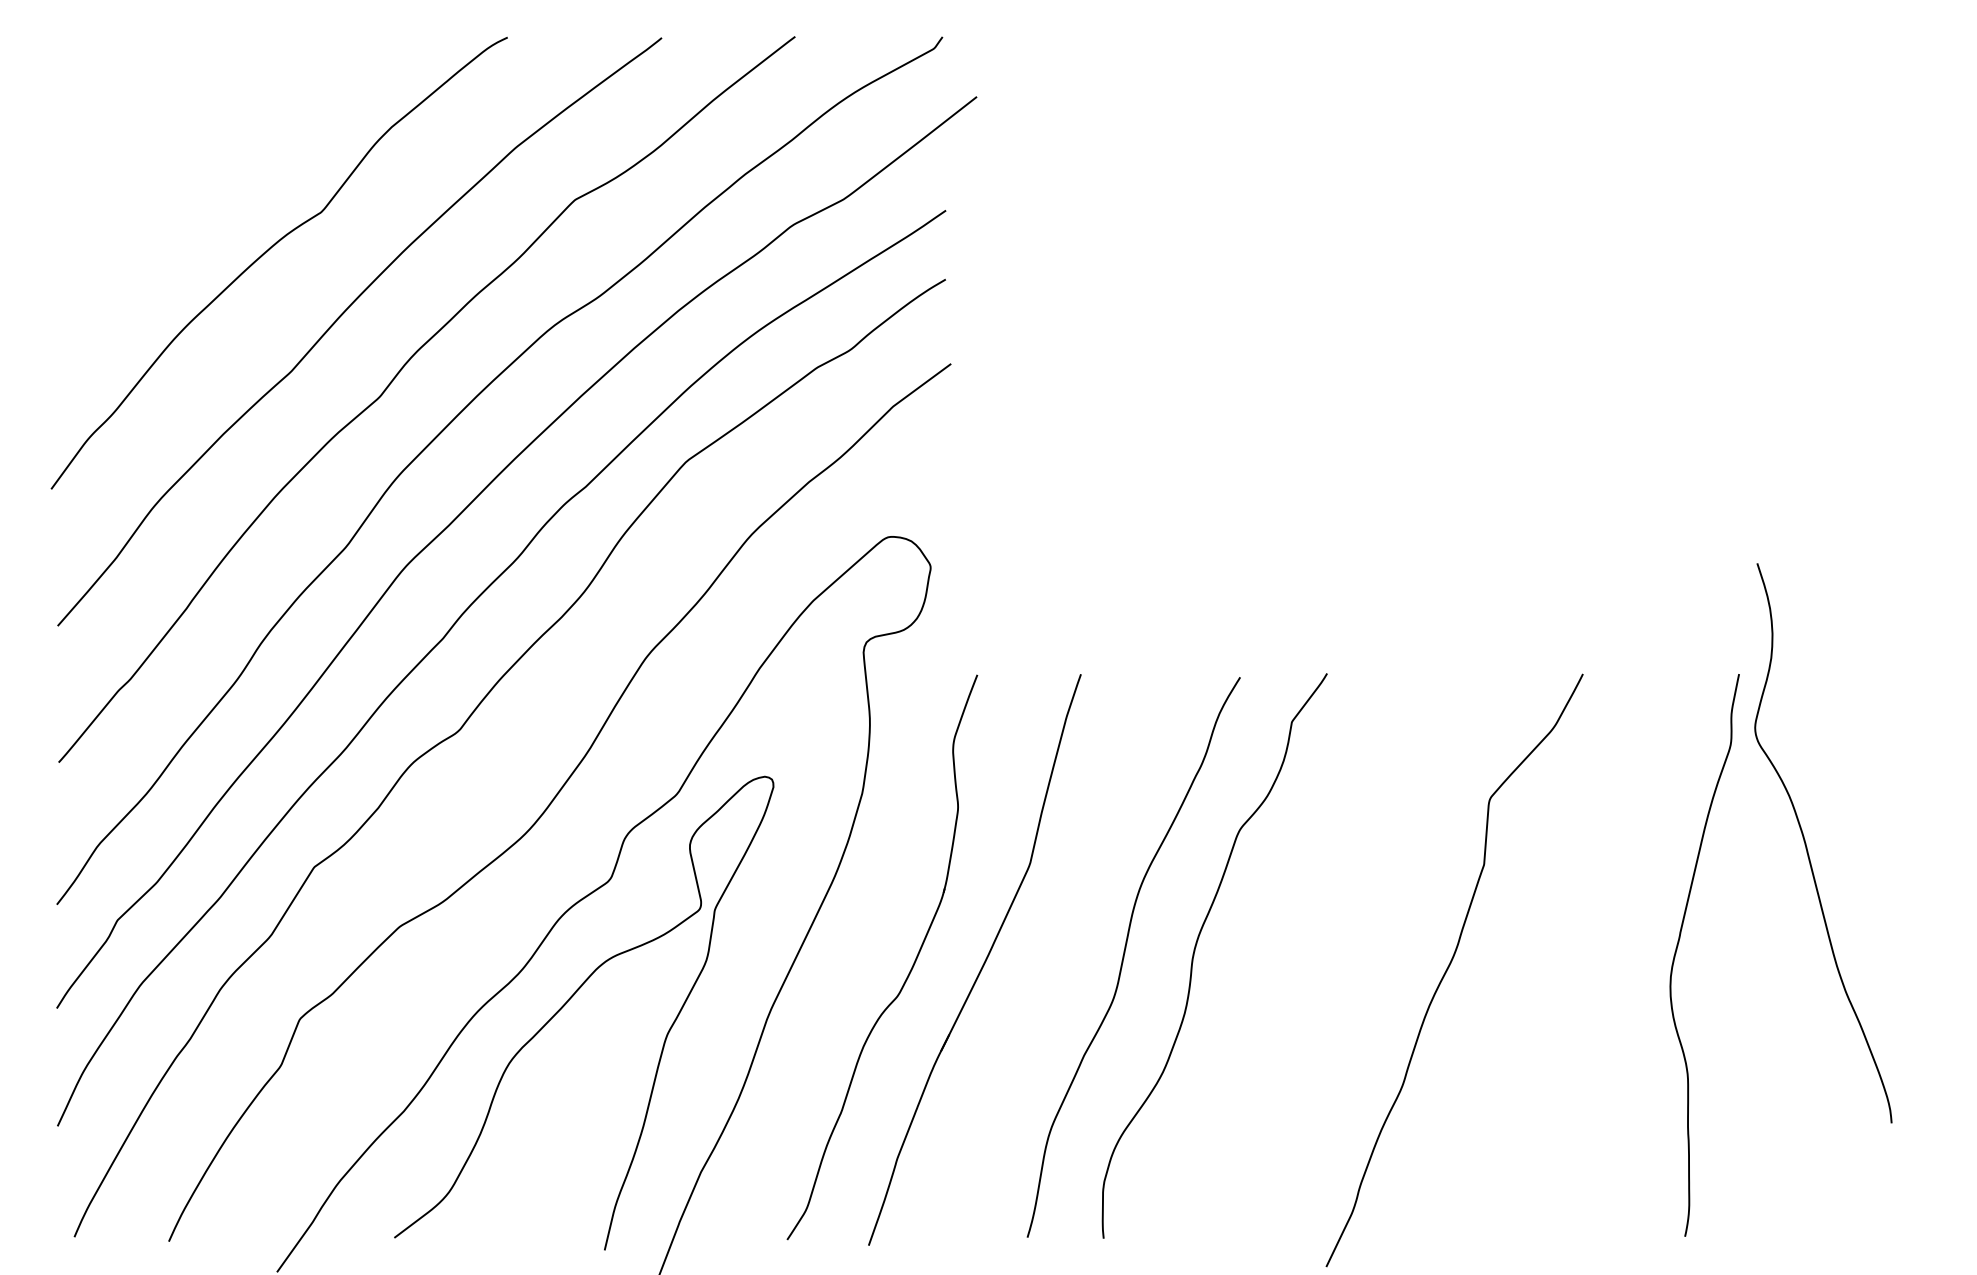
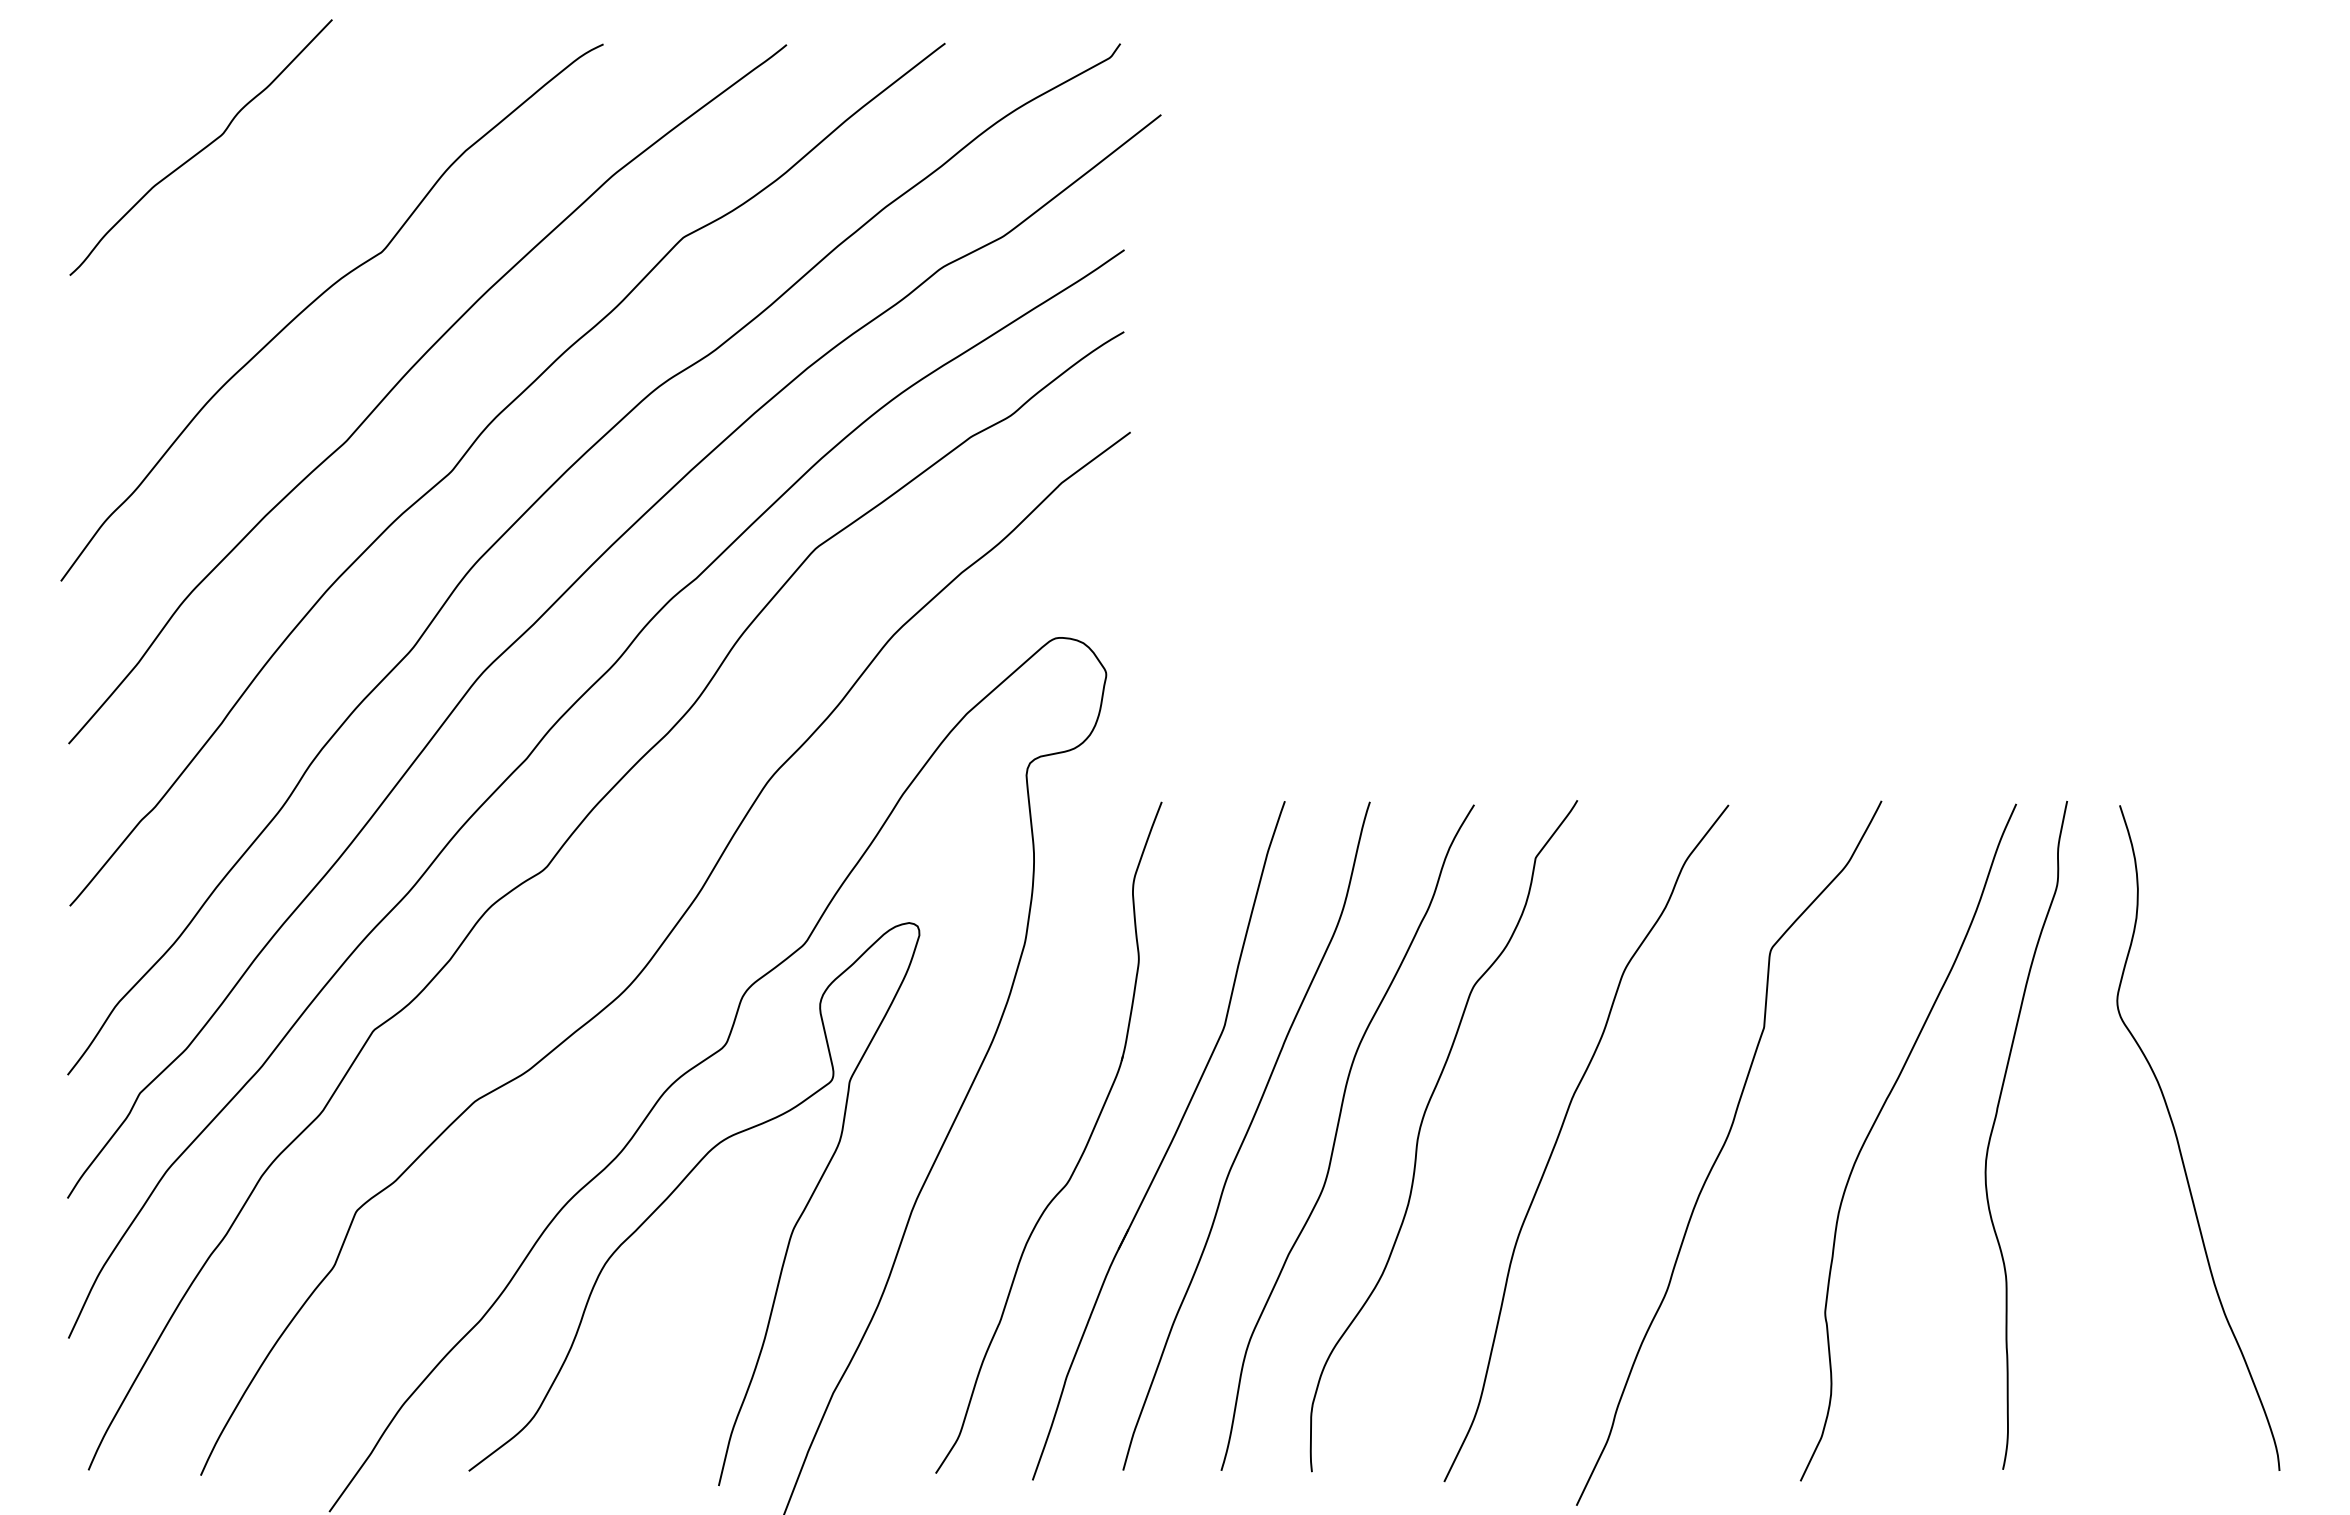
curve: (170, 125) -> (202, 148), added
curve: (1807, 847) -> (2179, 1143), moved
curve: (1576, 947) -> (1874, 1125), added
curve: (1313, 952) -> (1561, 1131), added
curve: (1048, 955) -> (1246, 1135), added

